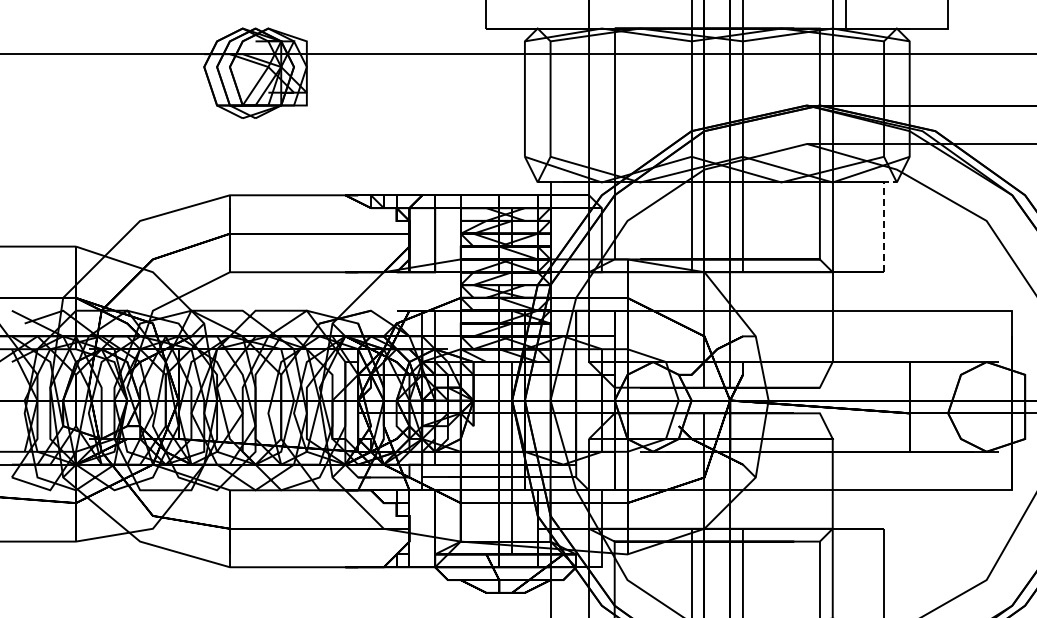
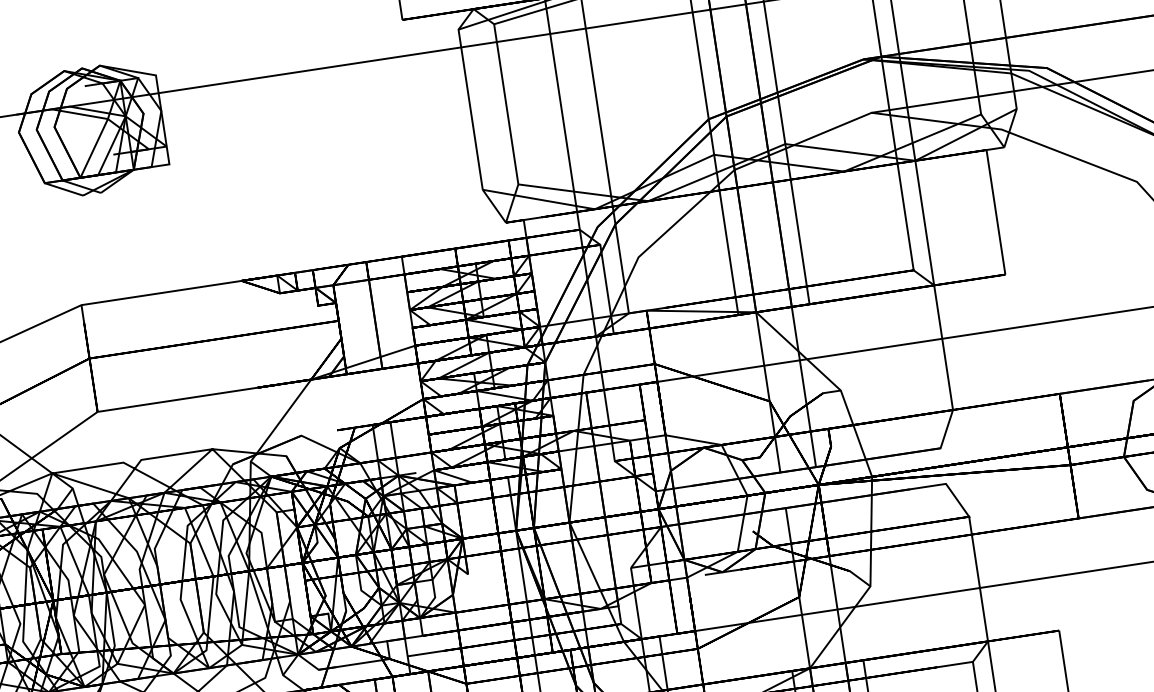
line: (884, 220) -> (995, 202), dashed -> solid

